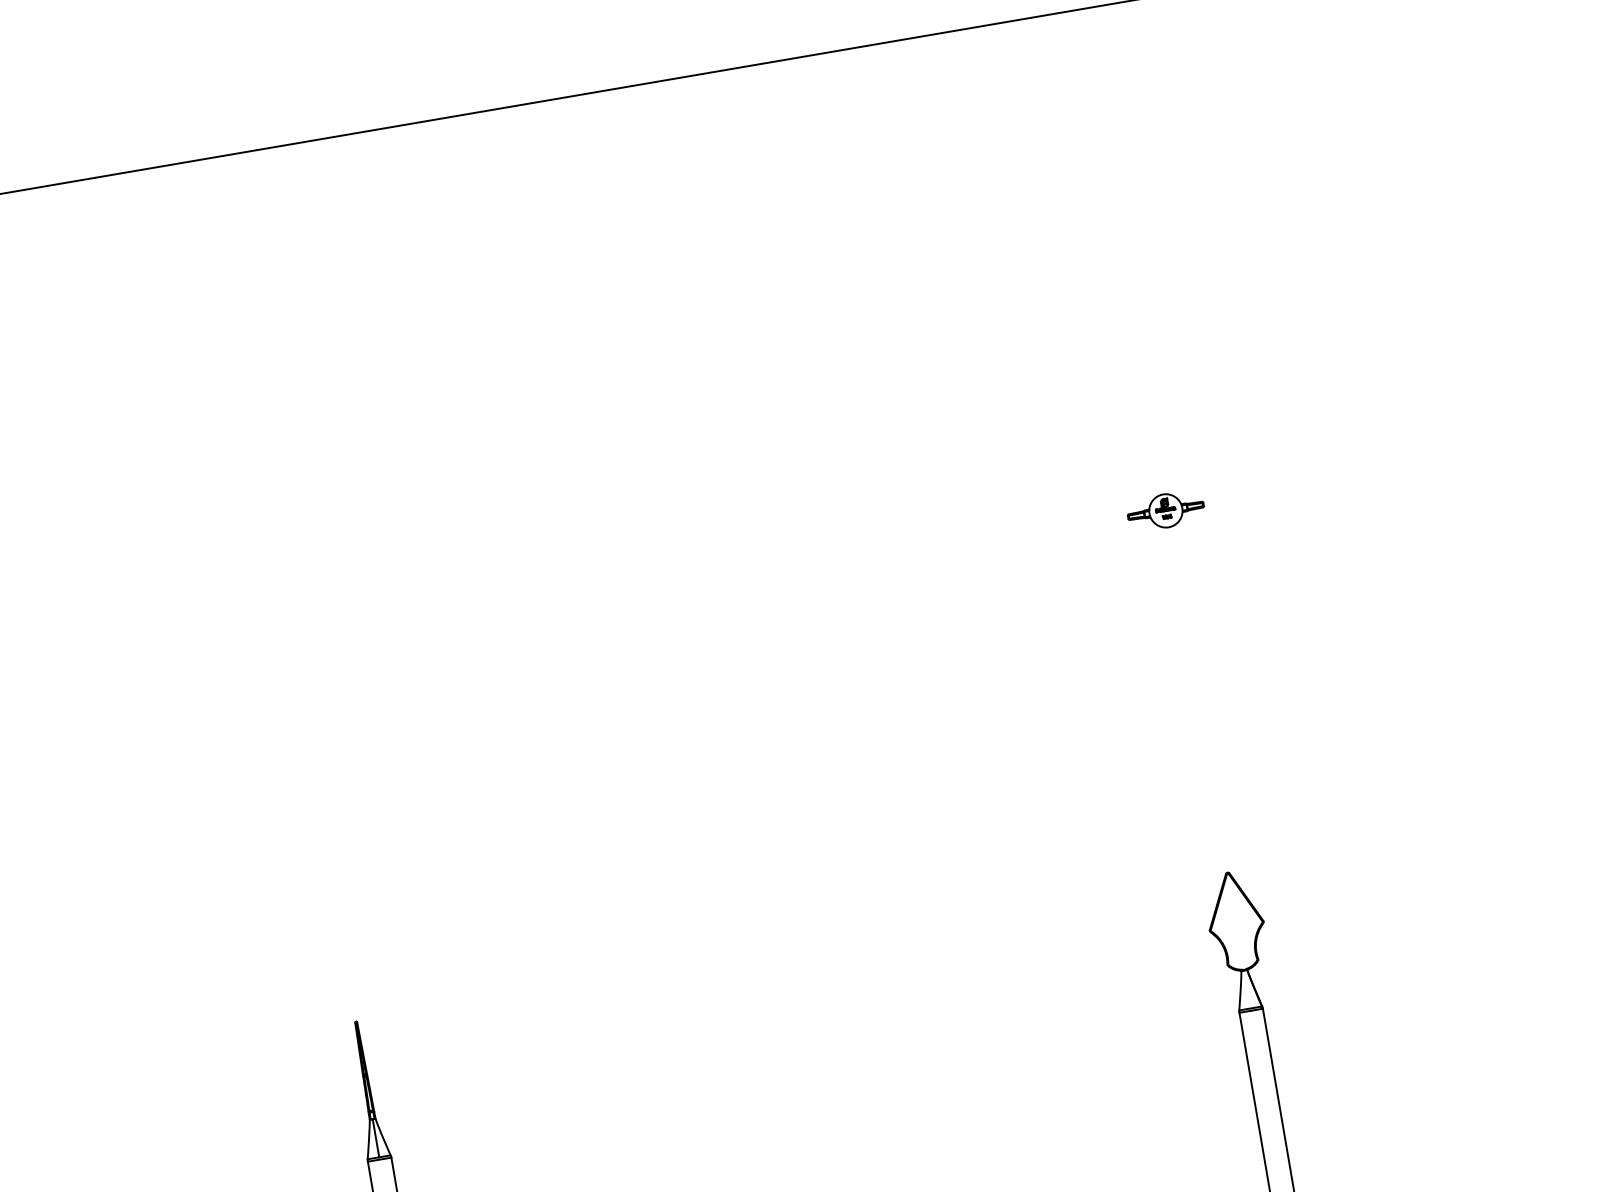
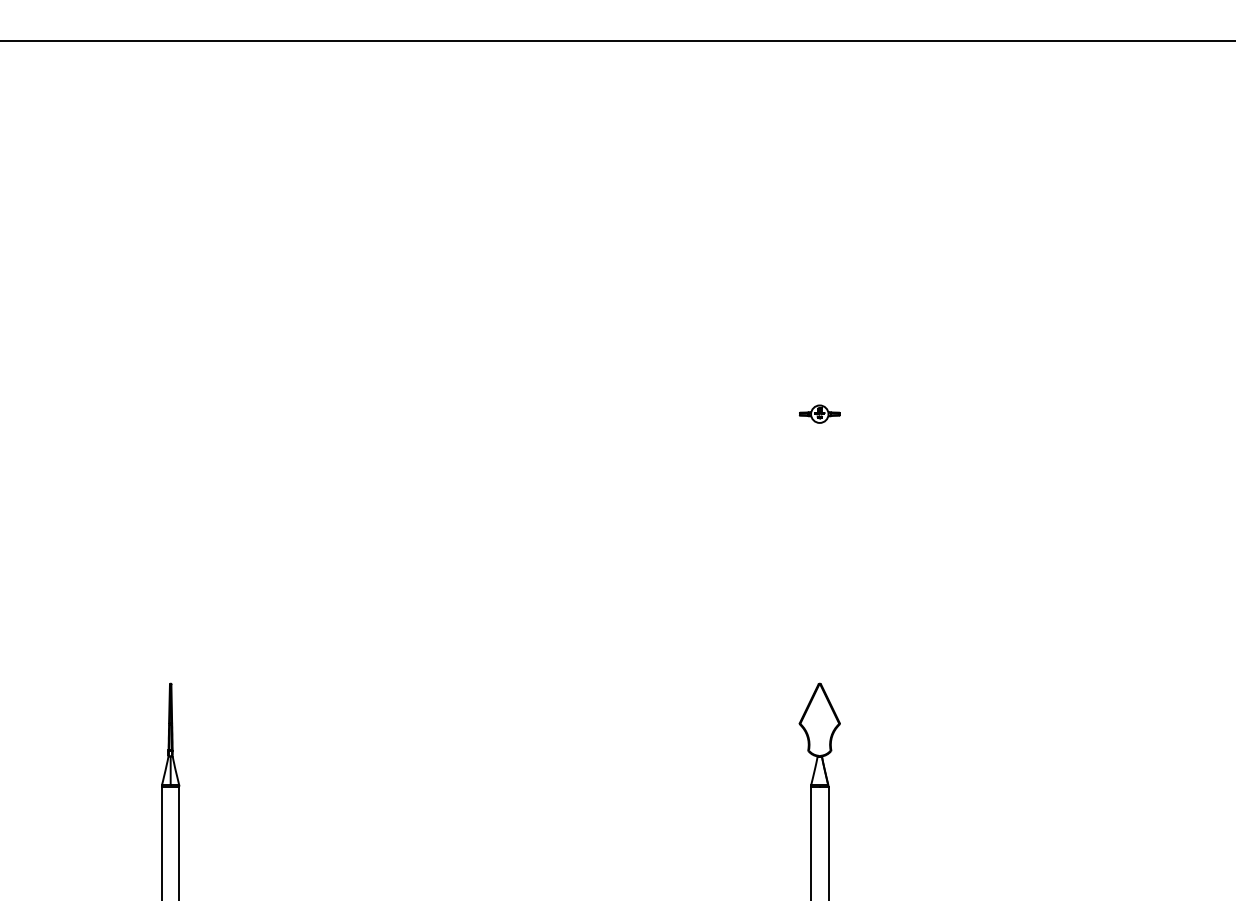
part: (1165, 509) -> (819, 413), size x0.71

